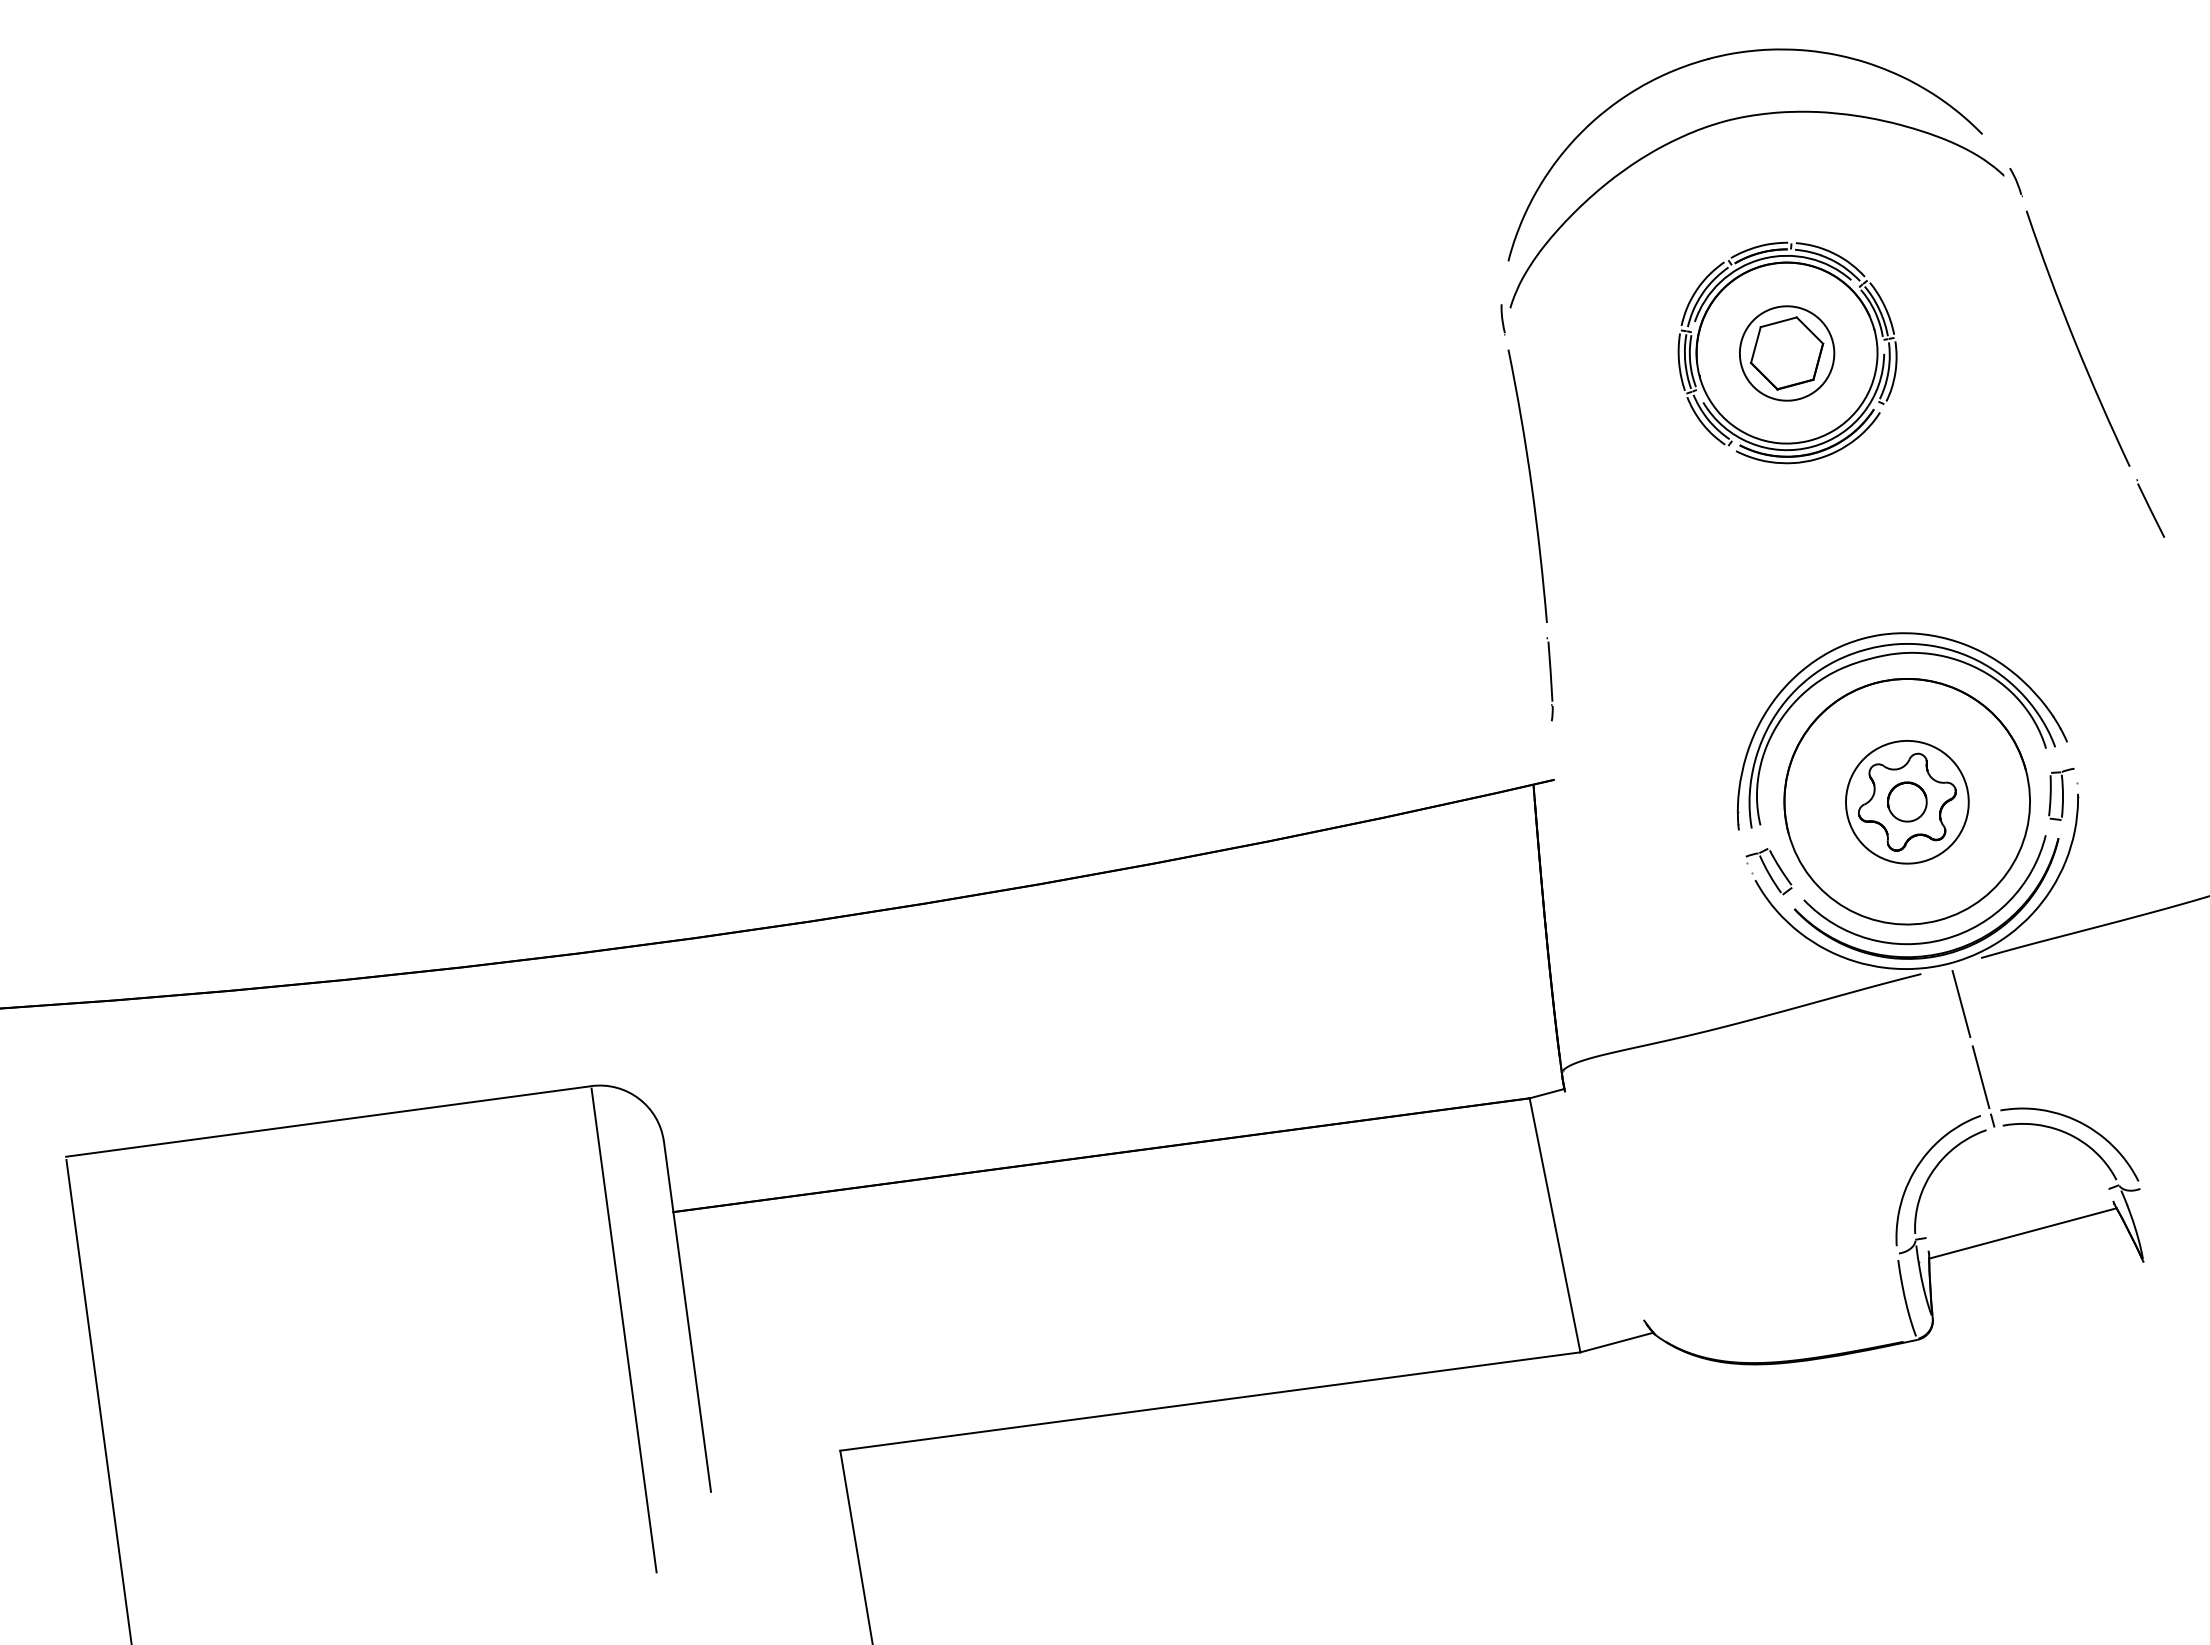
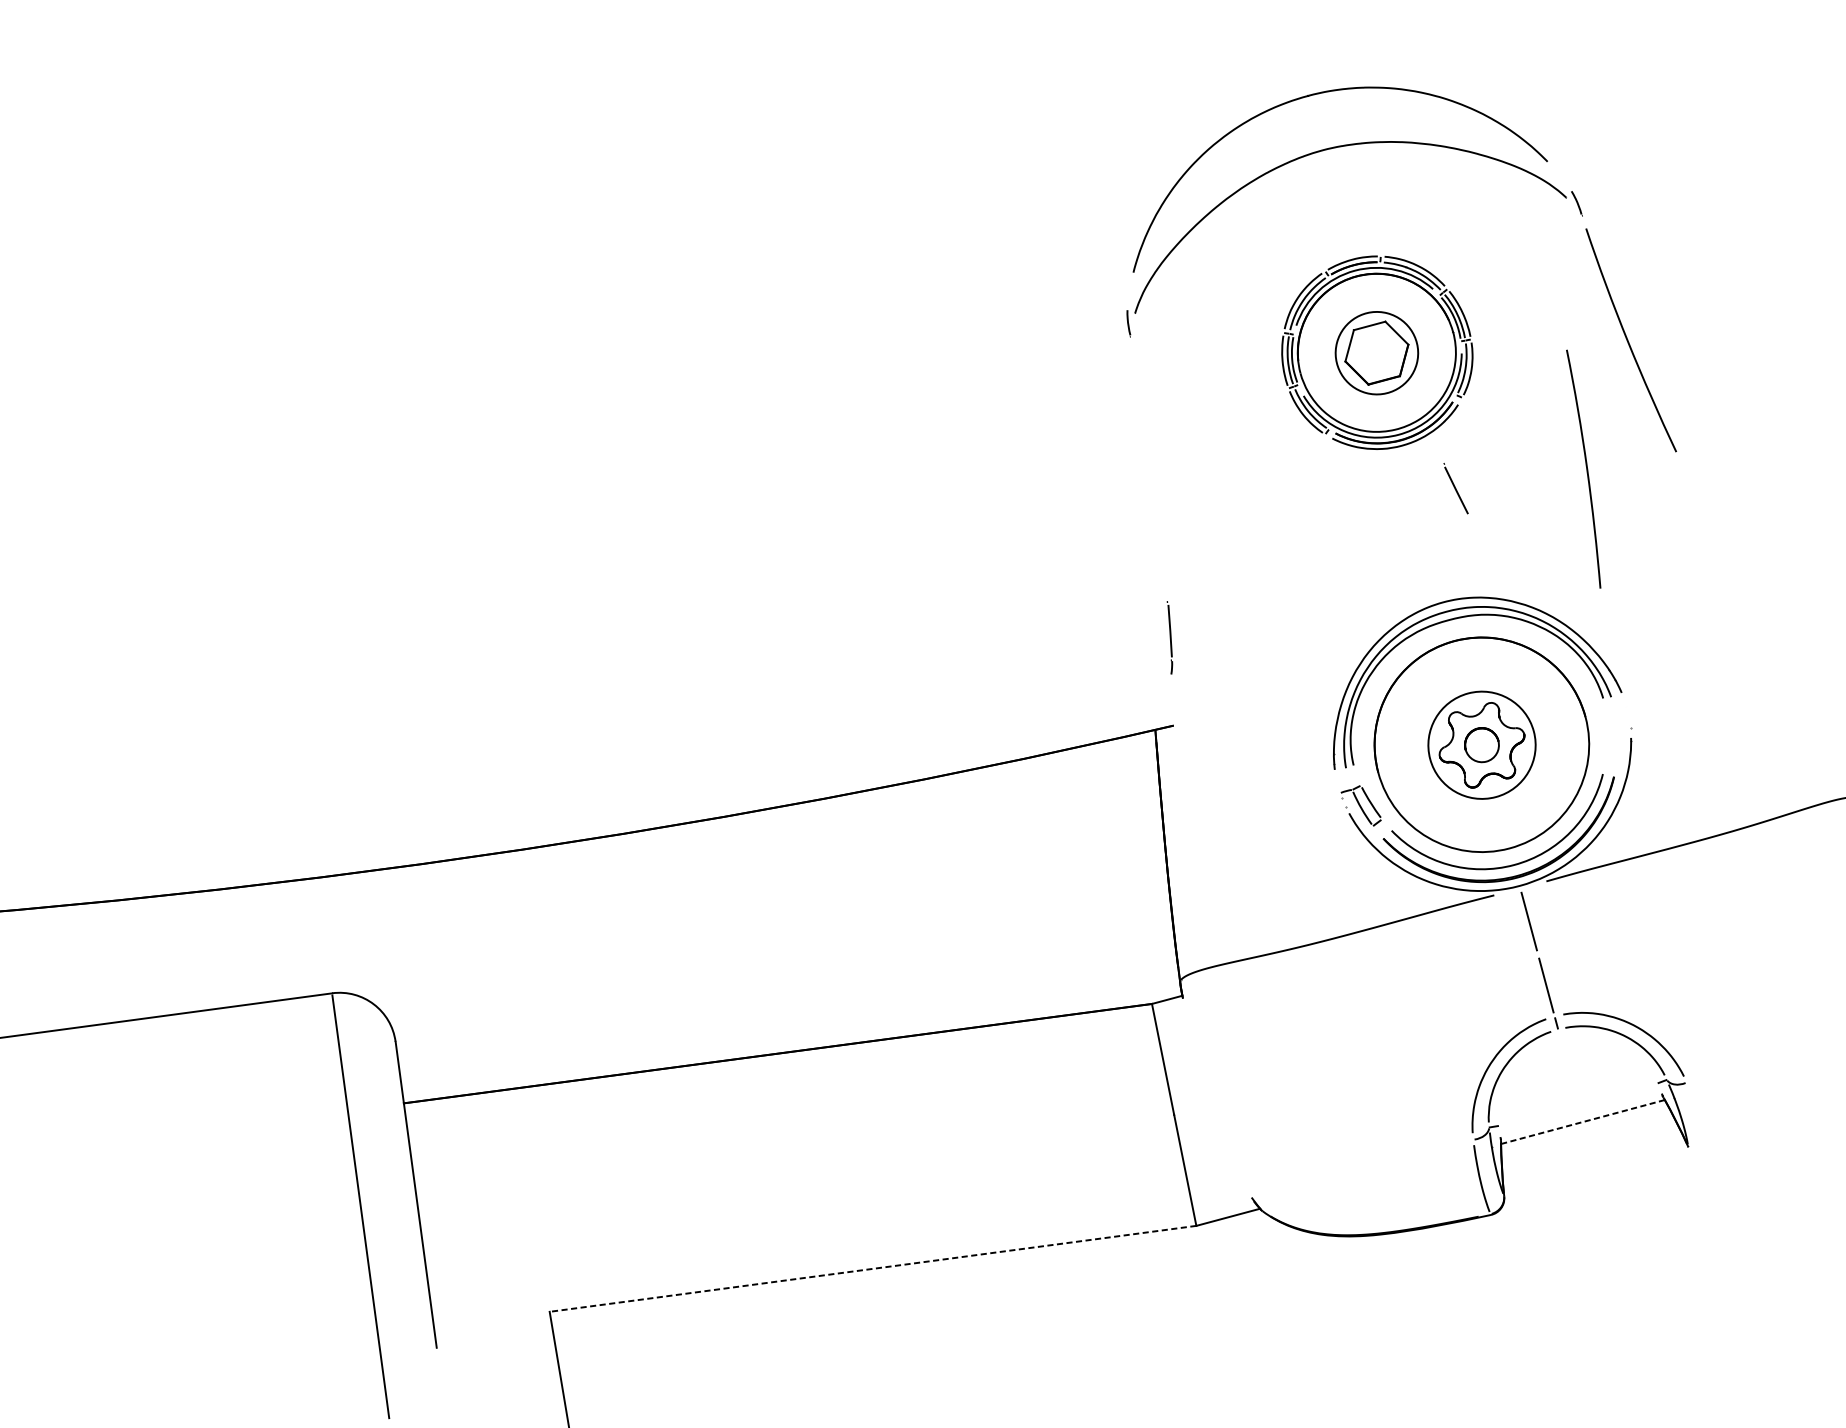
curve: (1530, 485) -> (1586, 468), moved
line: (2150, 508) -> (1455, 488), moved
part: (2061, 794) -> (1616, 738), removed
line: (2022, 1233) -> (1582, 1122), solid -> dashed
line: (1209, 1401) -> (872, 1268), solid -> dashed

